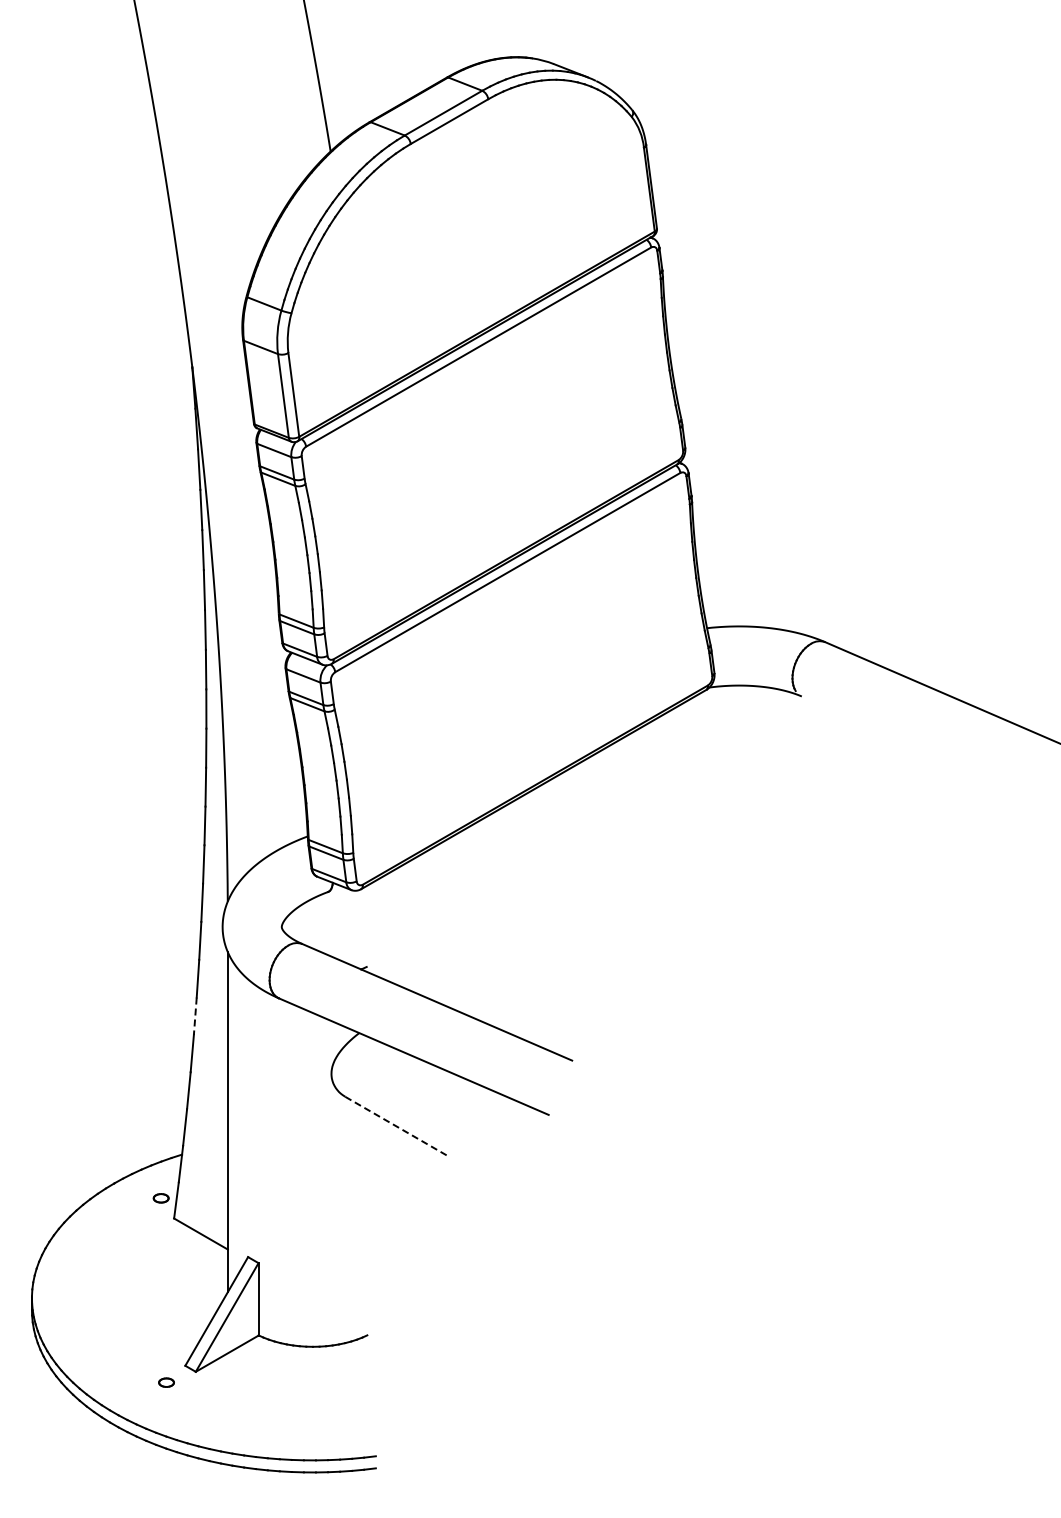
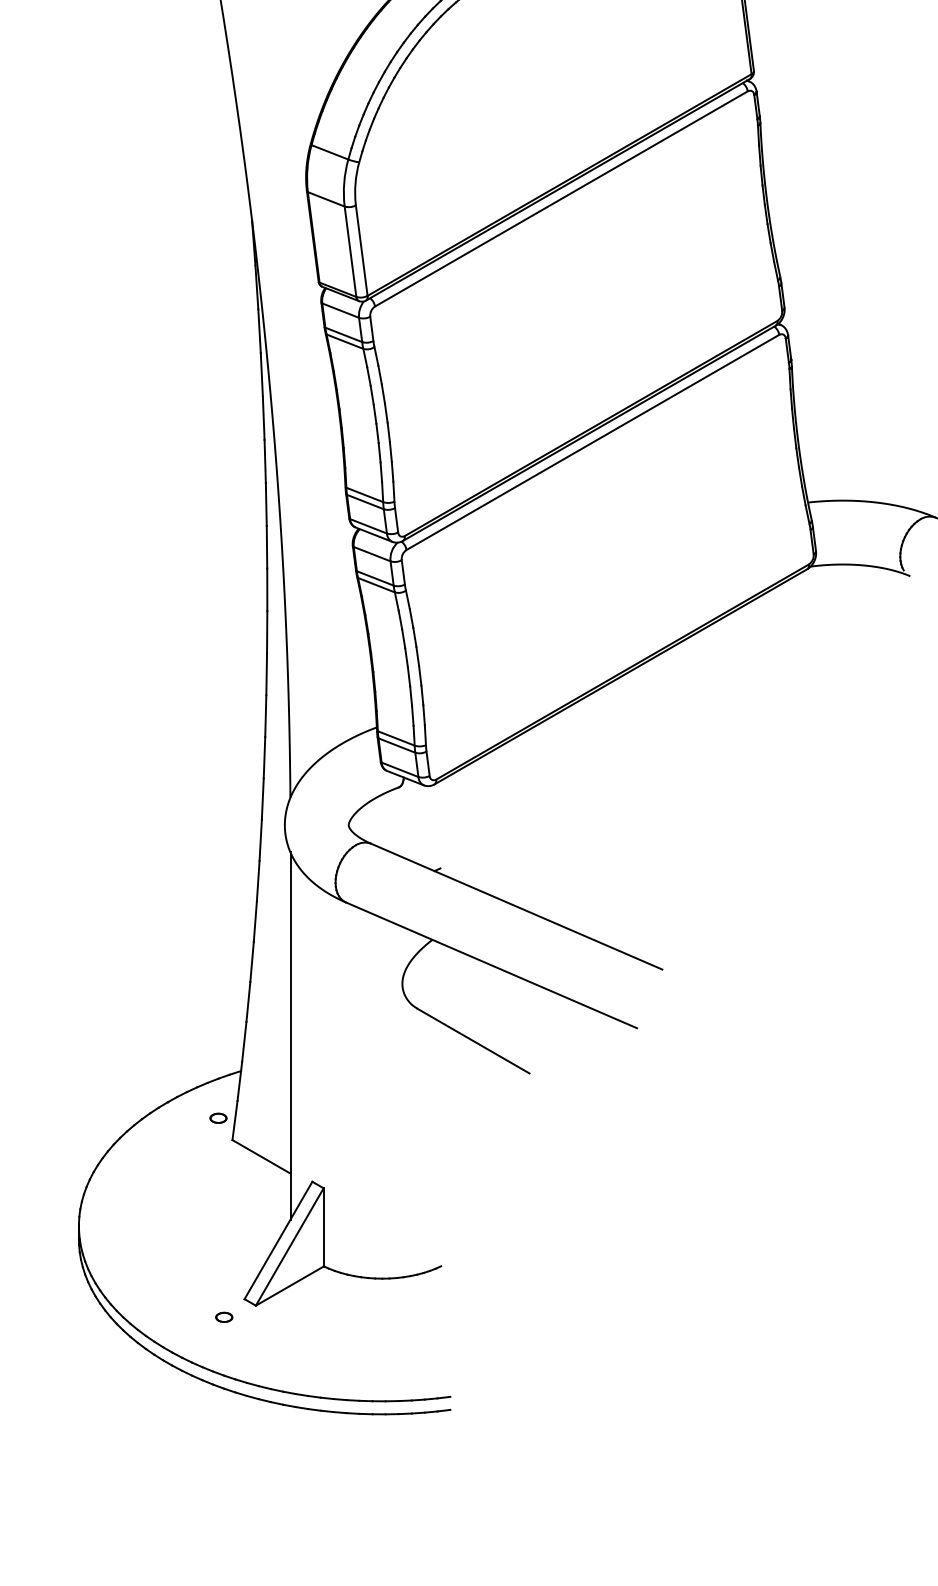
line: (195, 1016) -> (255, 921), dashed -> solid
line: (397, 1126) -> (473, 1040), dashed -> solid

